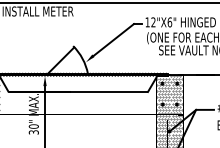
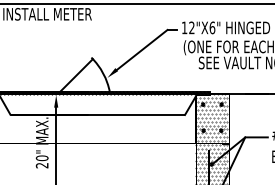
text: (34, 132) -> (43, 165), 30" -> 20"

